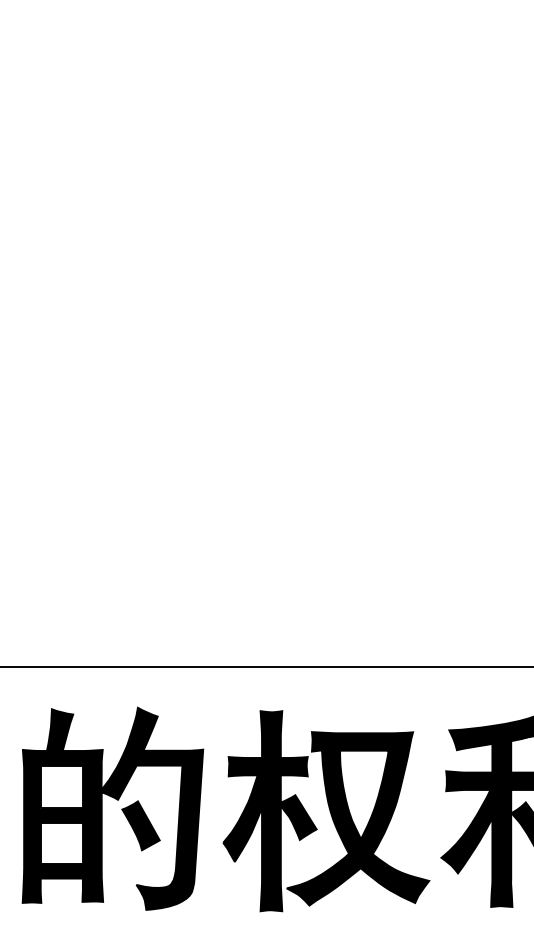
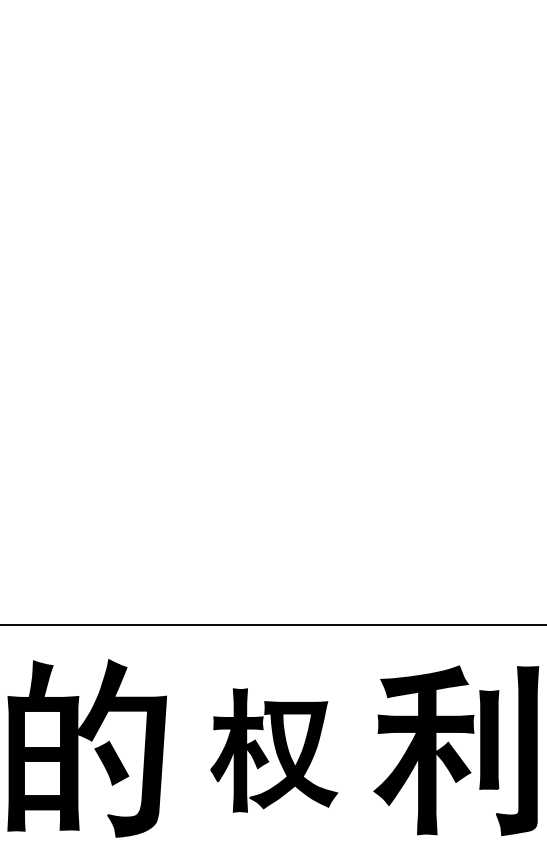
part: (327, 811) -> (274, 750), size x0.7

